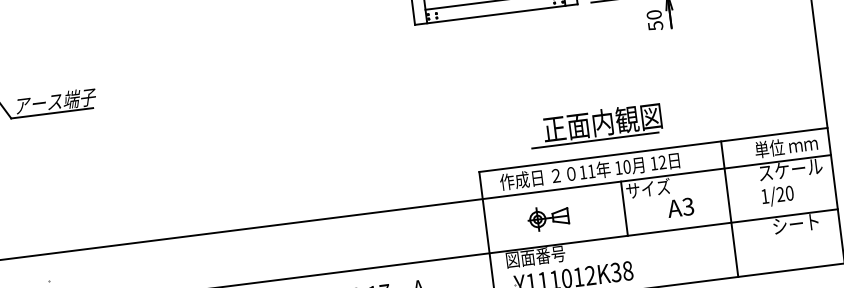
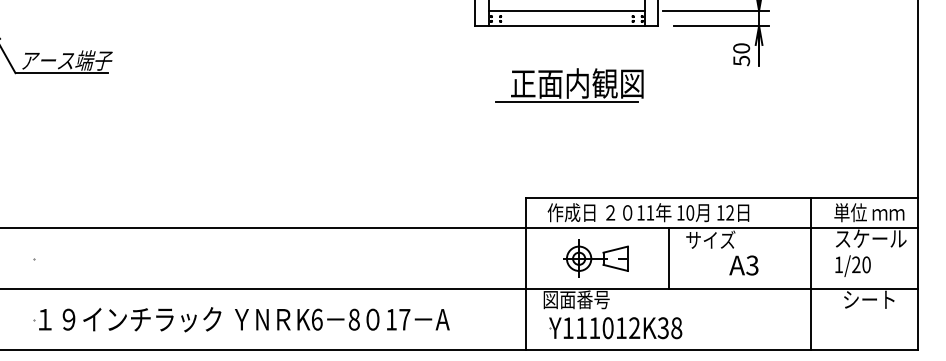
part: (595, 125) -> (569, 85), moved
line: (624, 208) -> (668, 258), moved
line: (729, 208) -> (810, 273), moved
part: (547, 218) -> (595, 258), size x1.43

